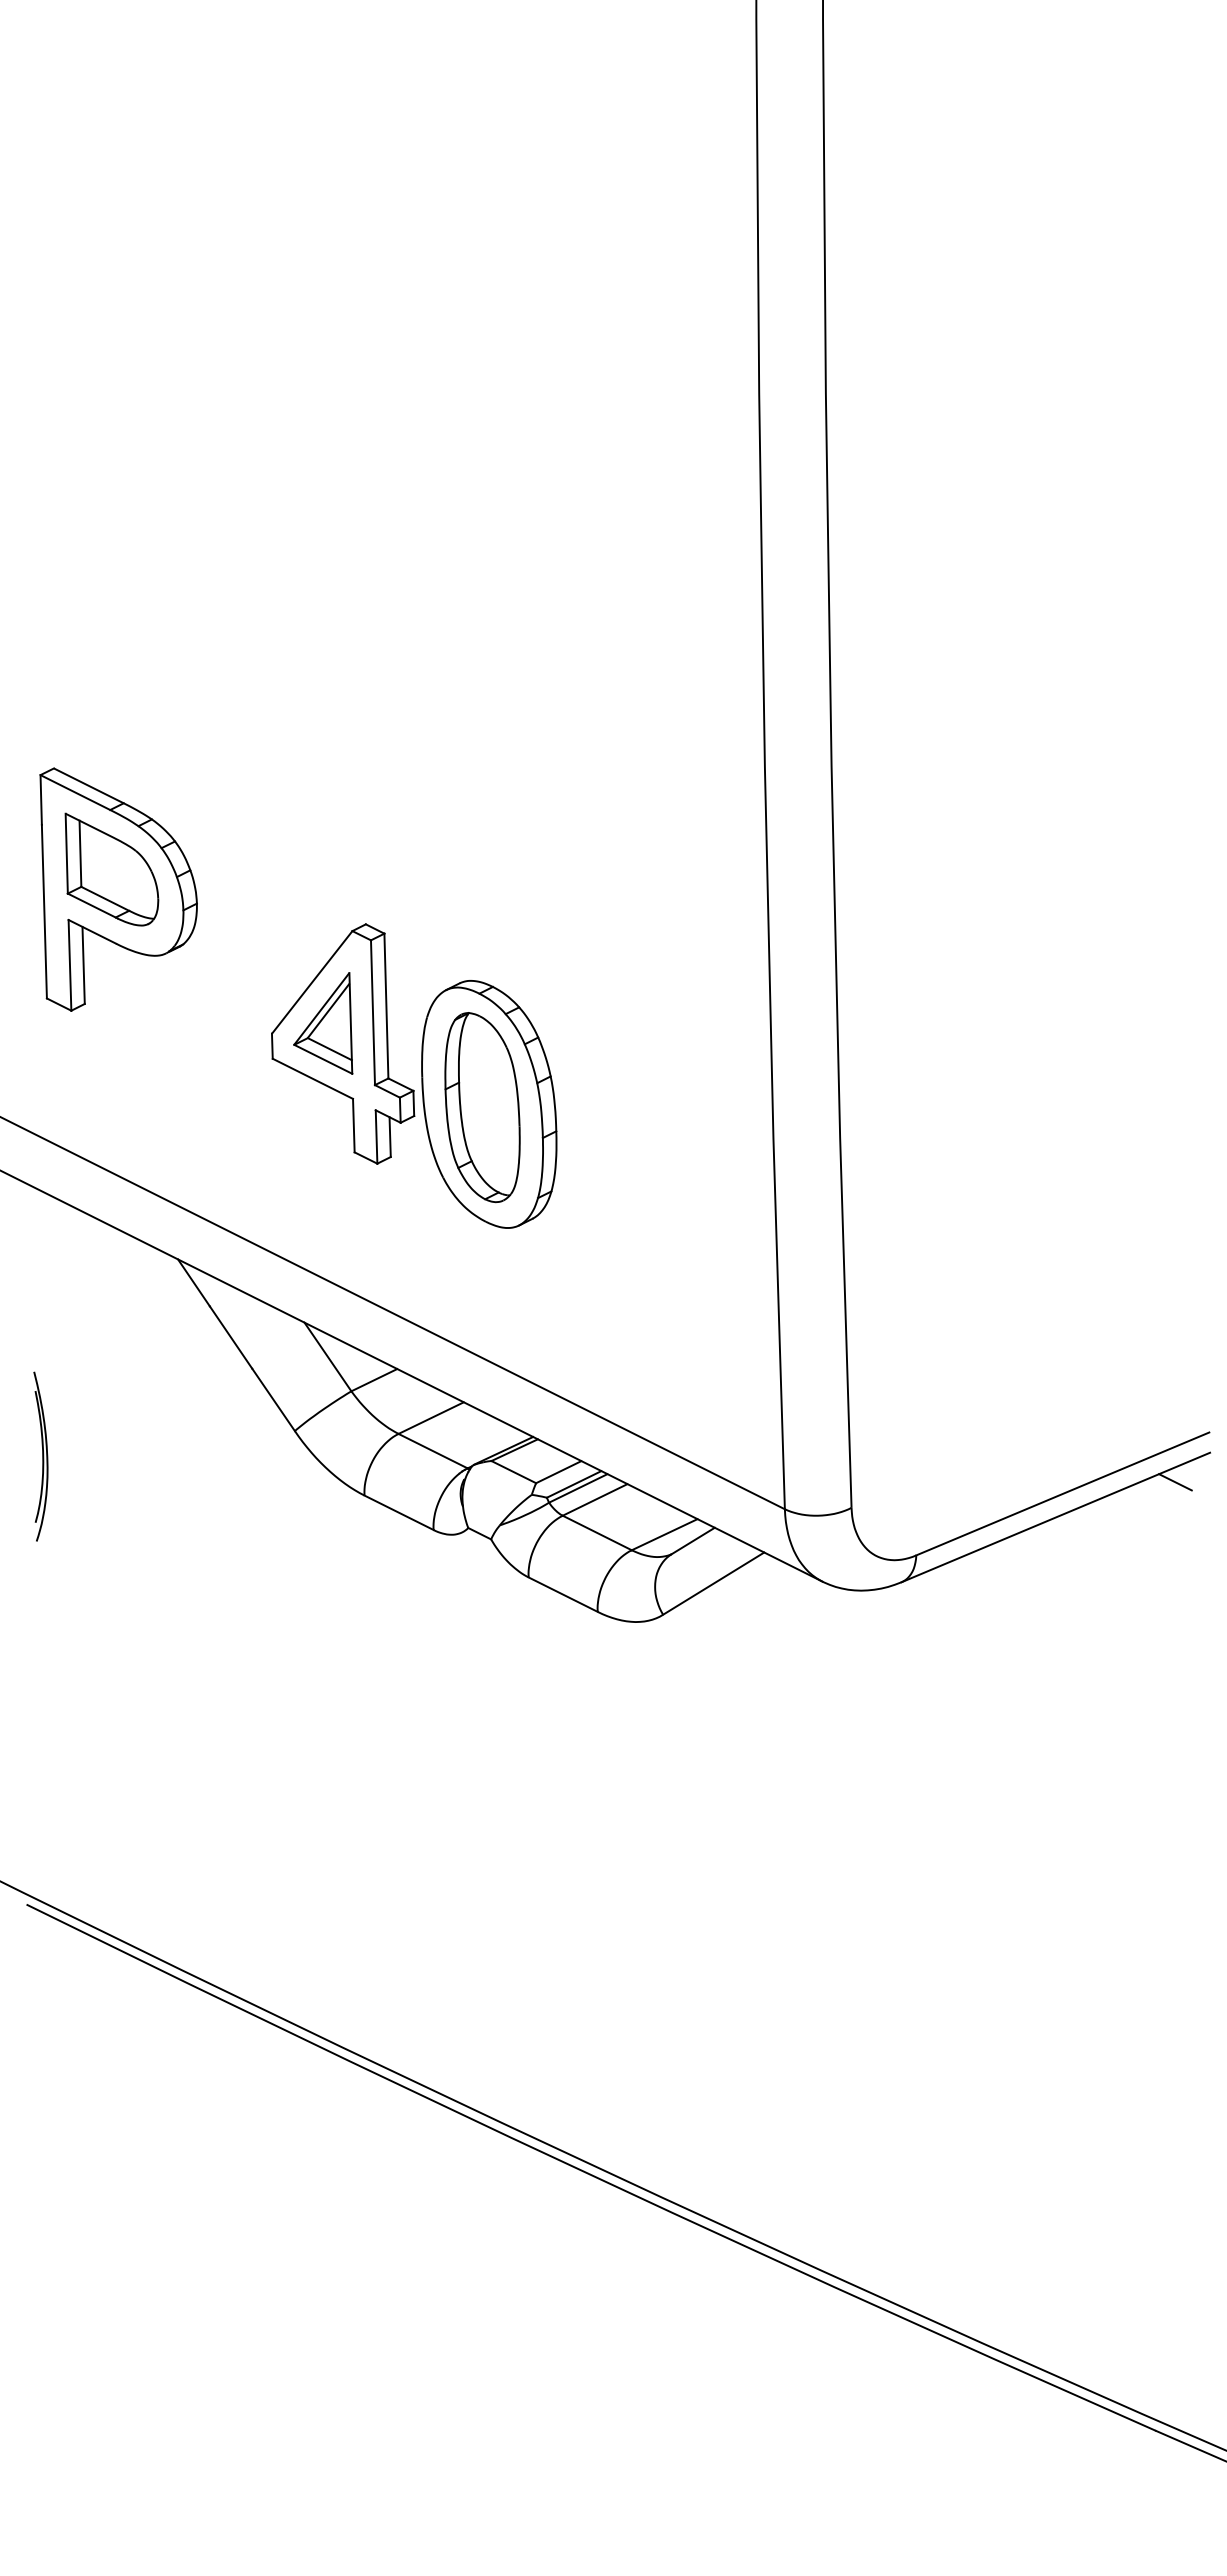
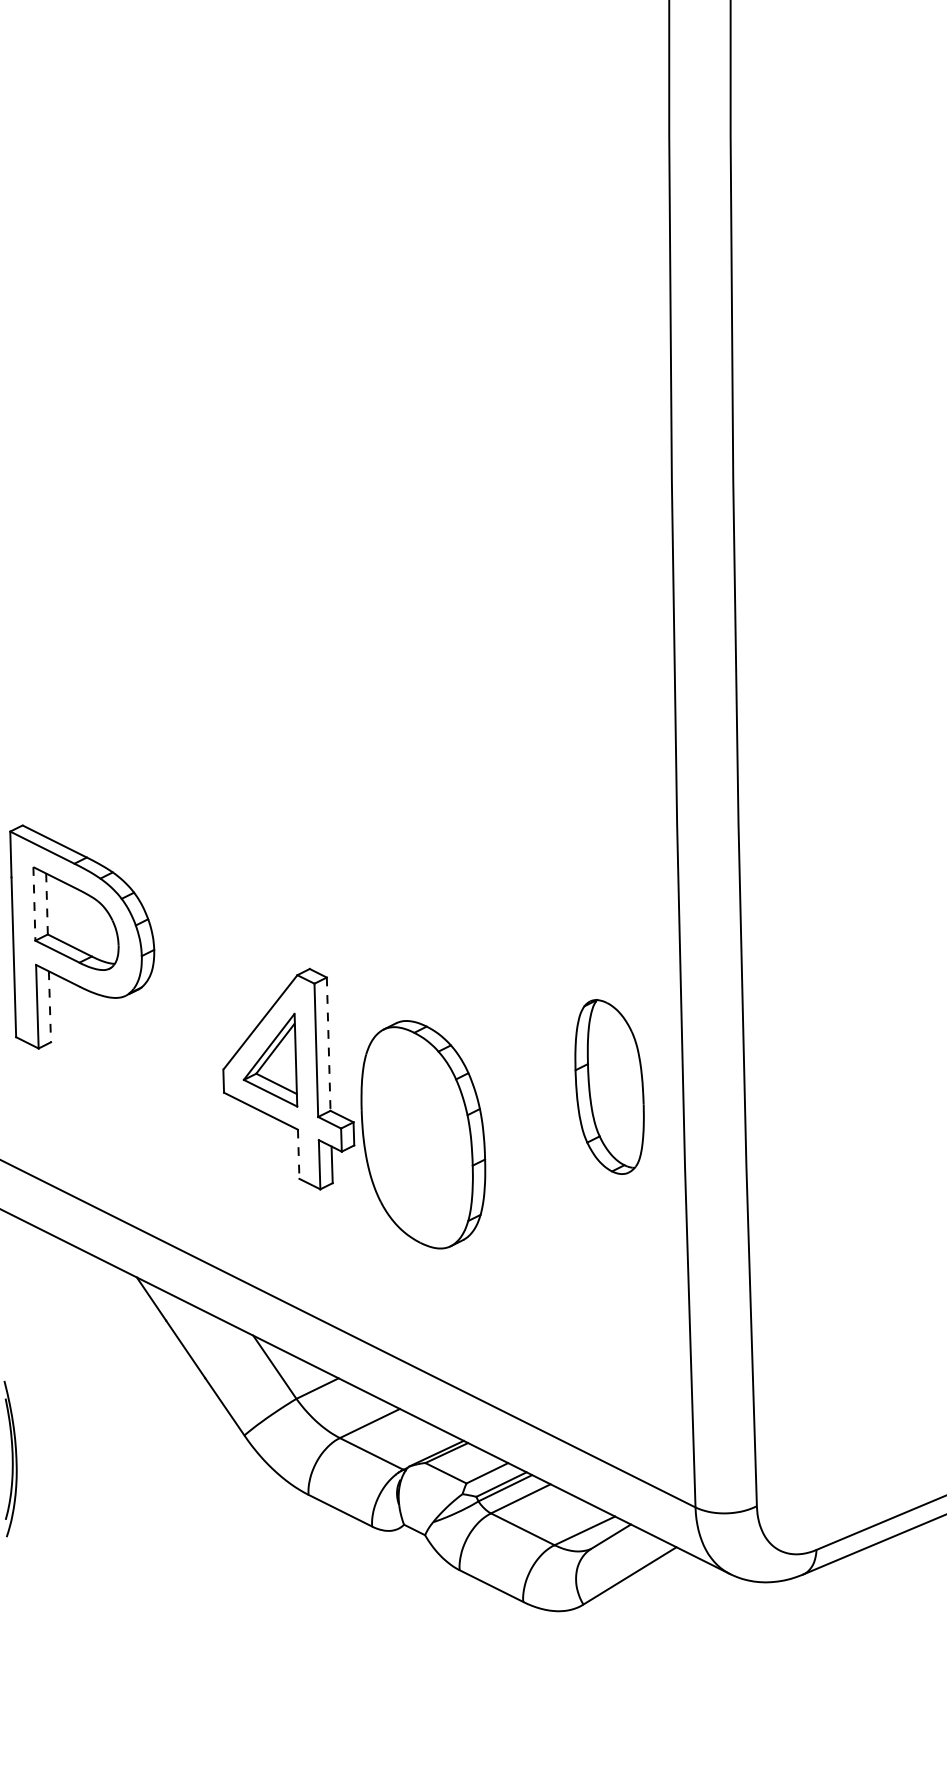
line: (66, 853) -> (34, 903), solid -> dashed
line: (80, 854) -> (47, 904), solid -> dashed
line: (83, 965) -> (49, 1006), solid -> dashed
line: (386, 1006) -> (328, 1044), solid -> dashed
part: (482, 1107) -> (609, 1086), moved
line: (353, 1125) -> (298, 1154), solid -> dashed

